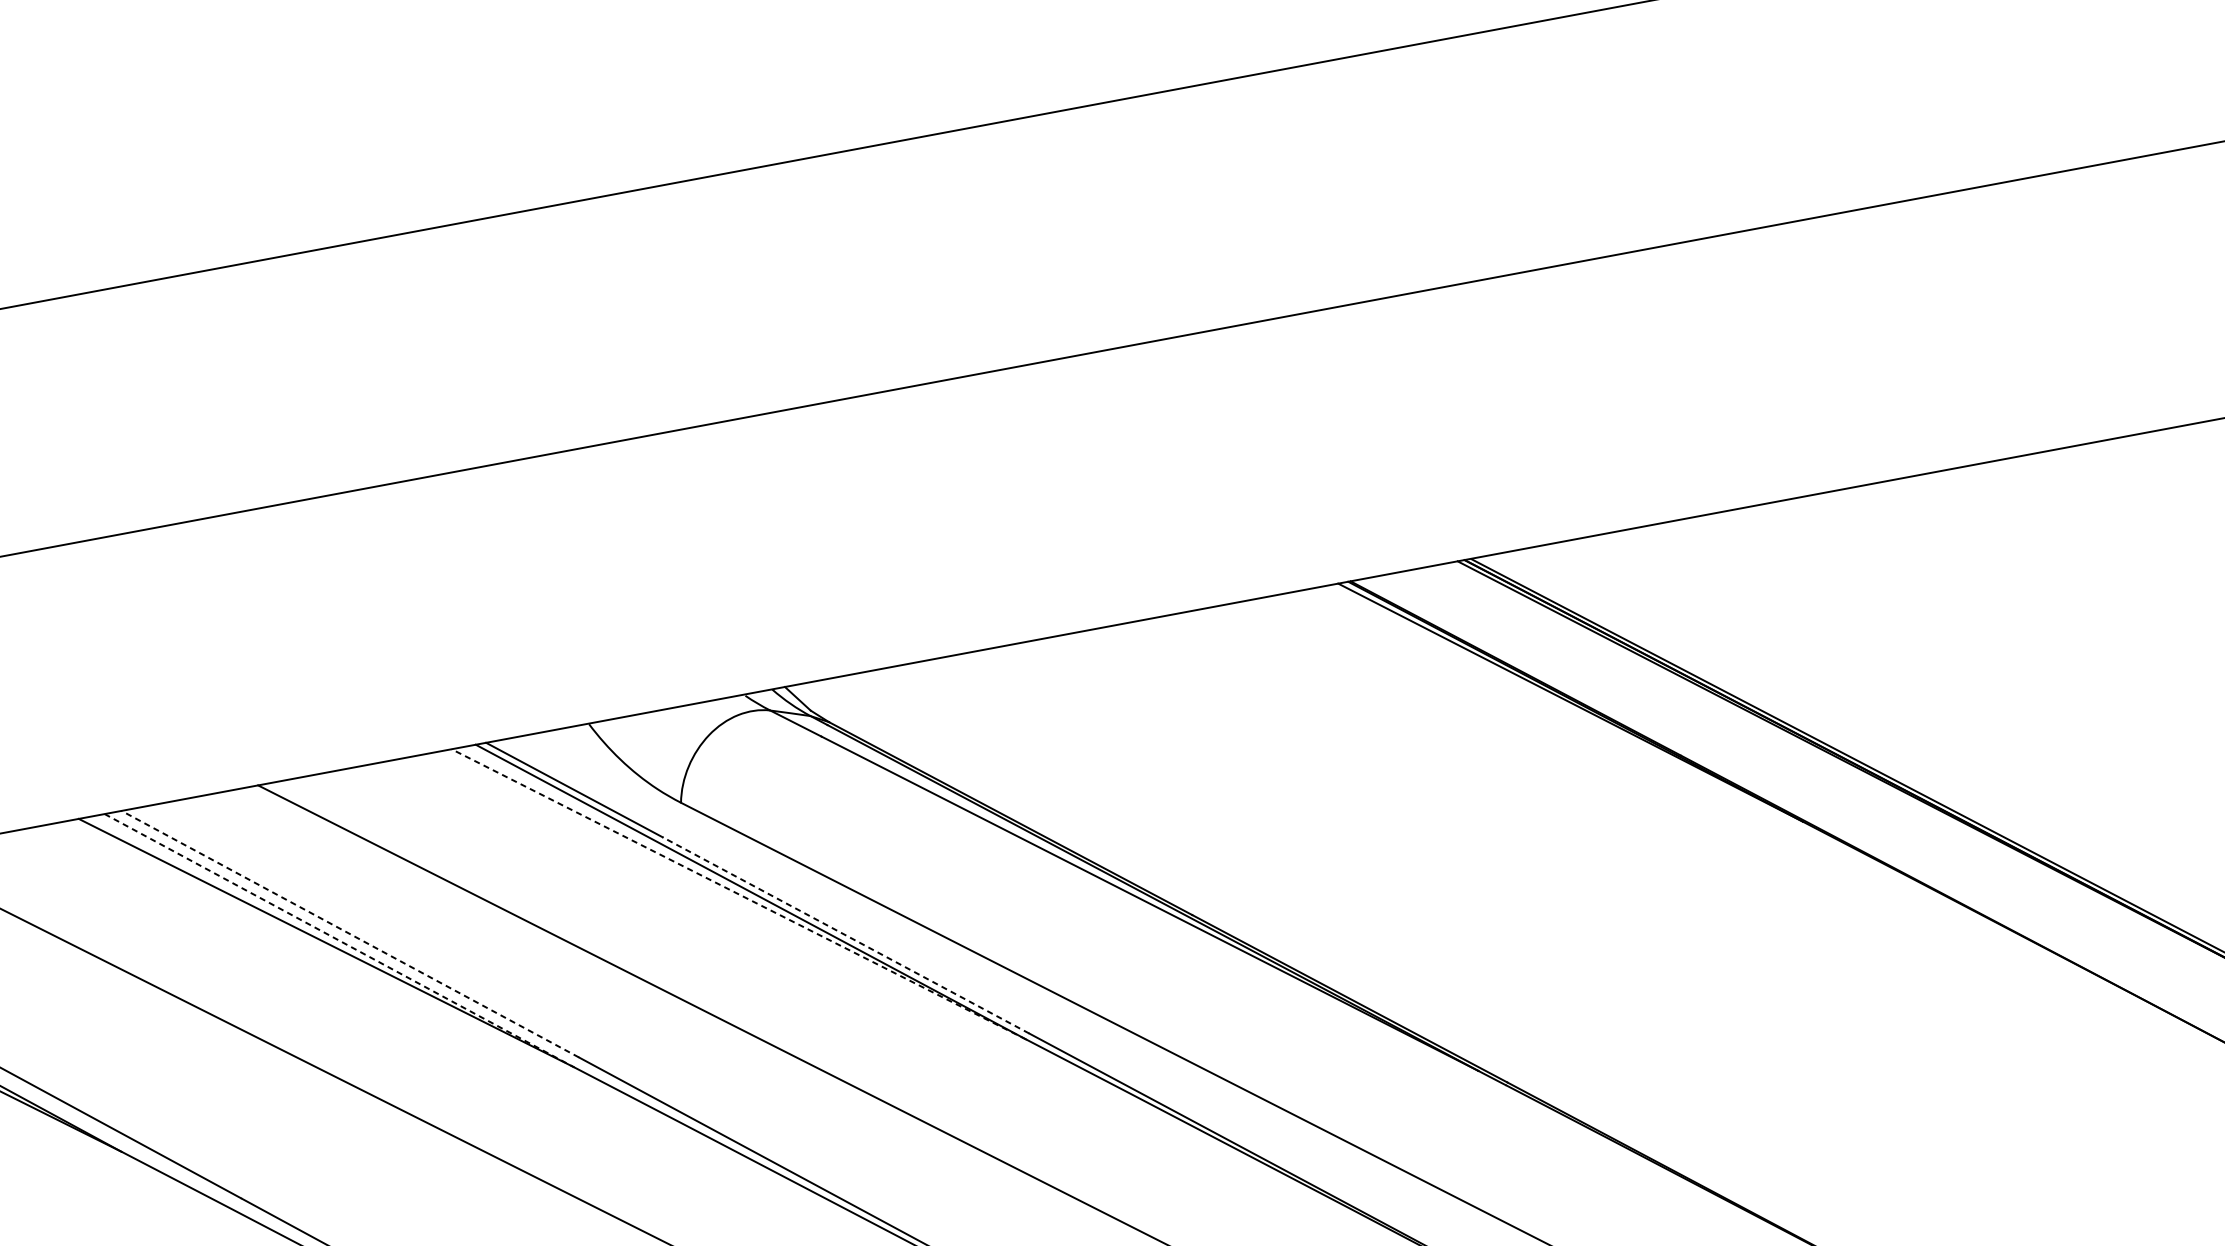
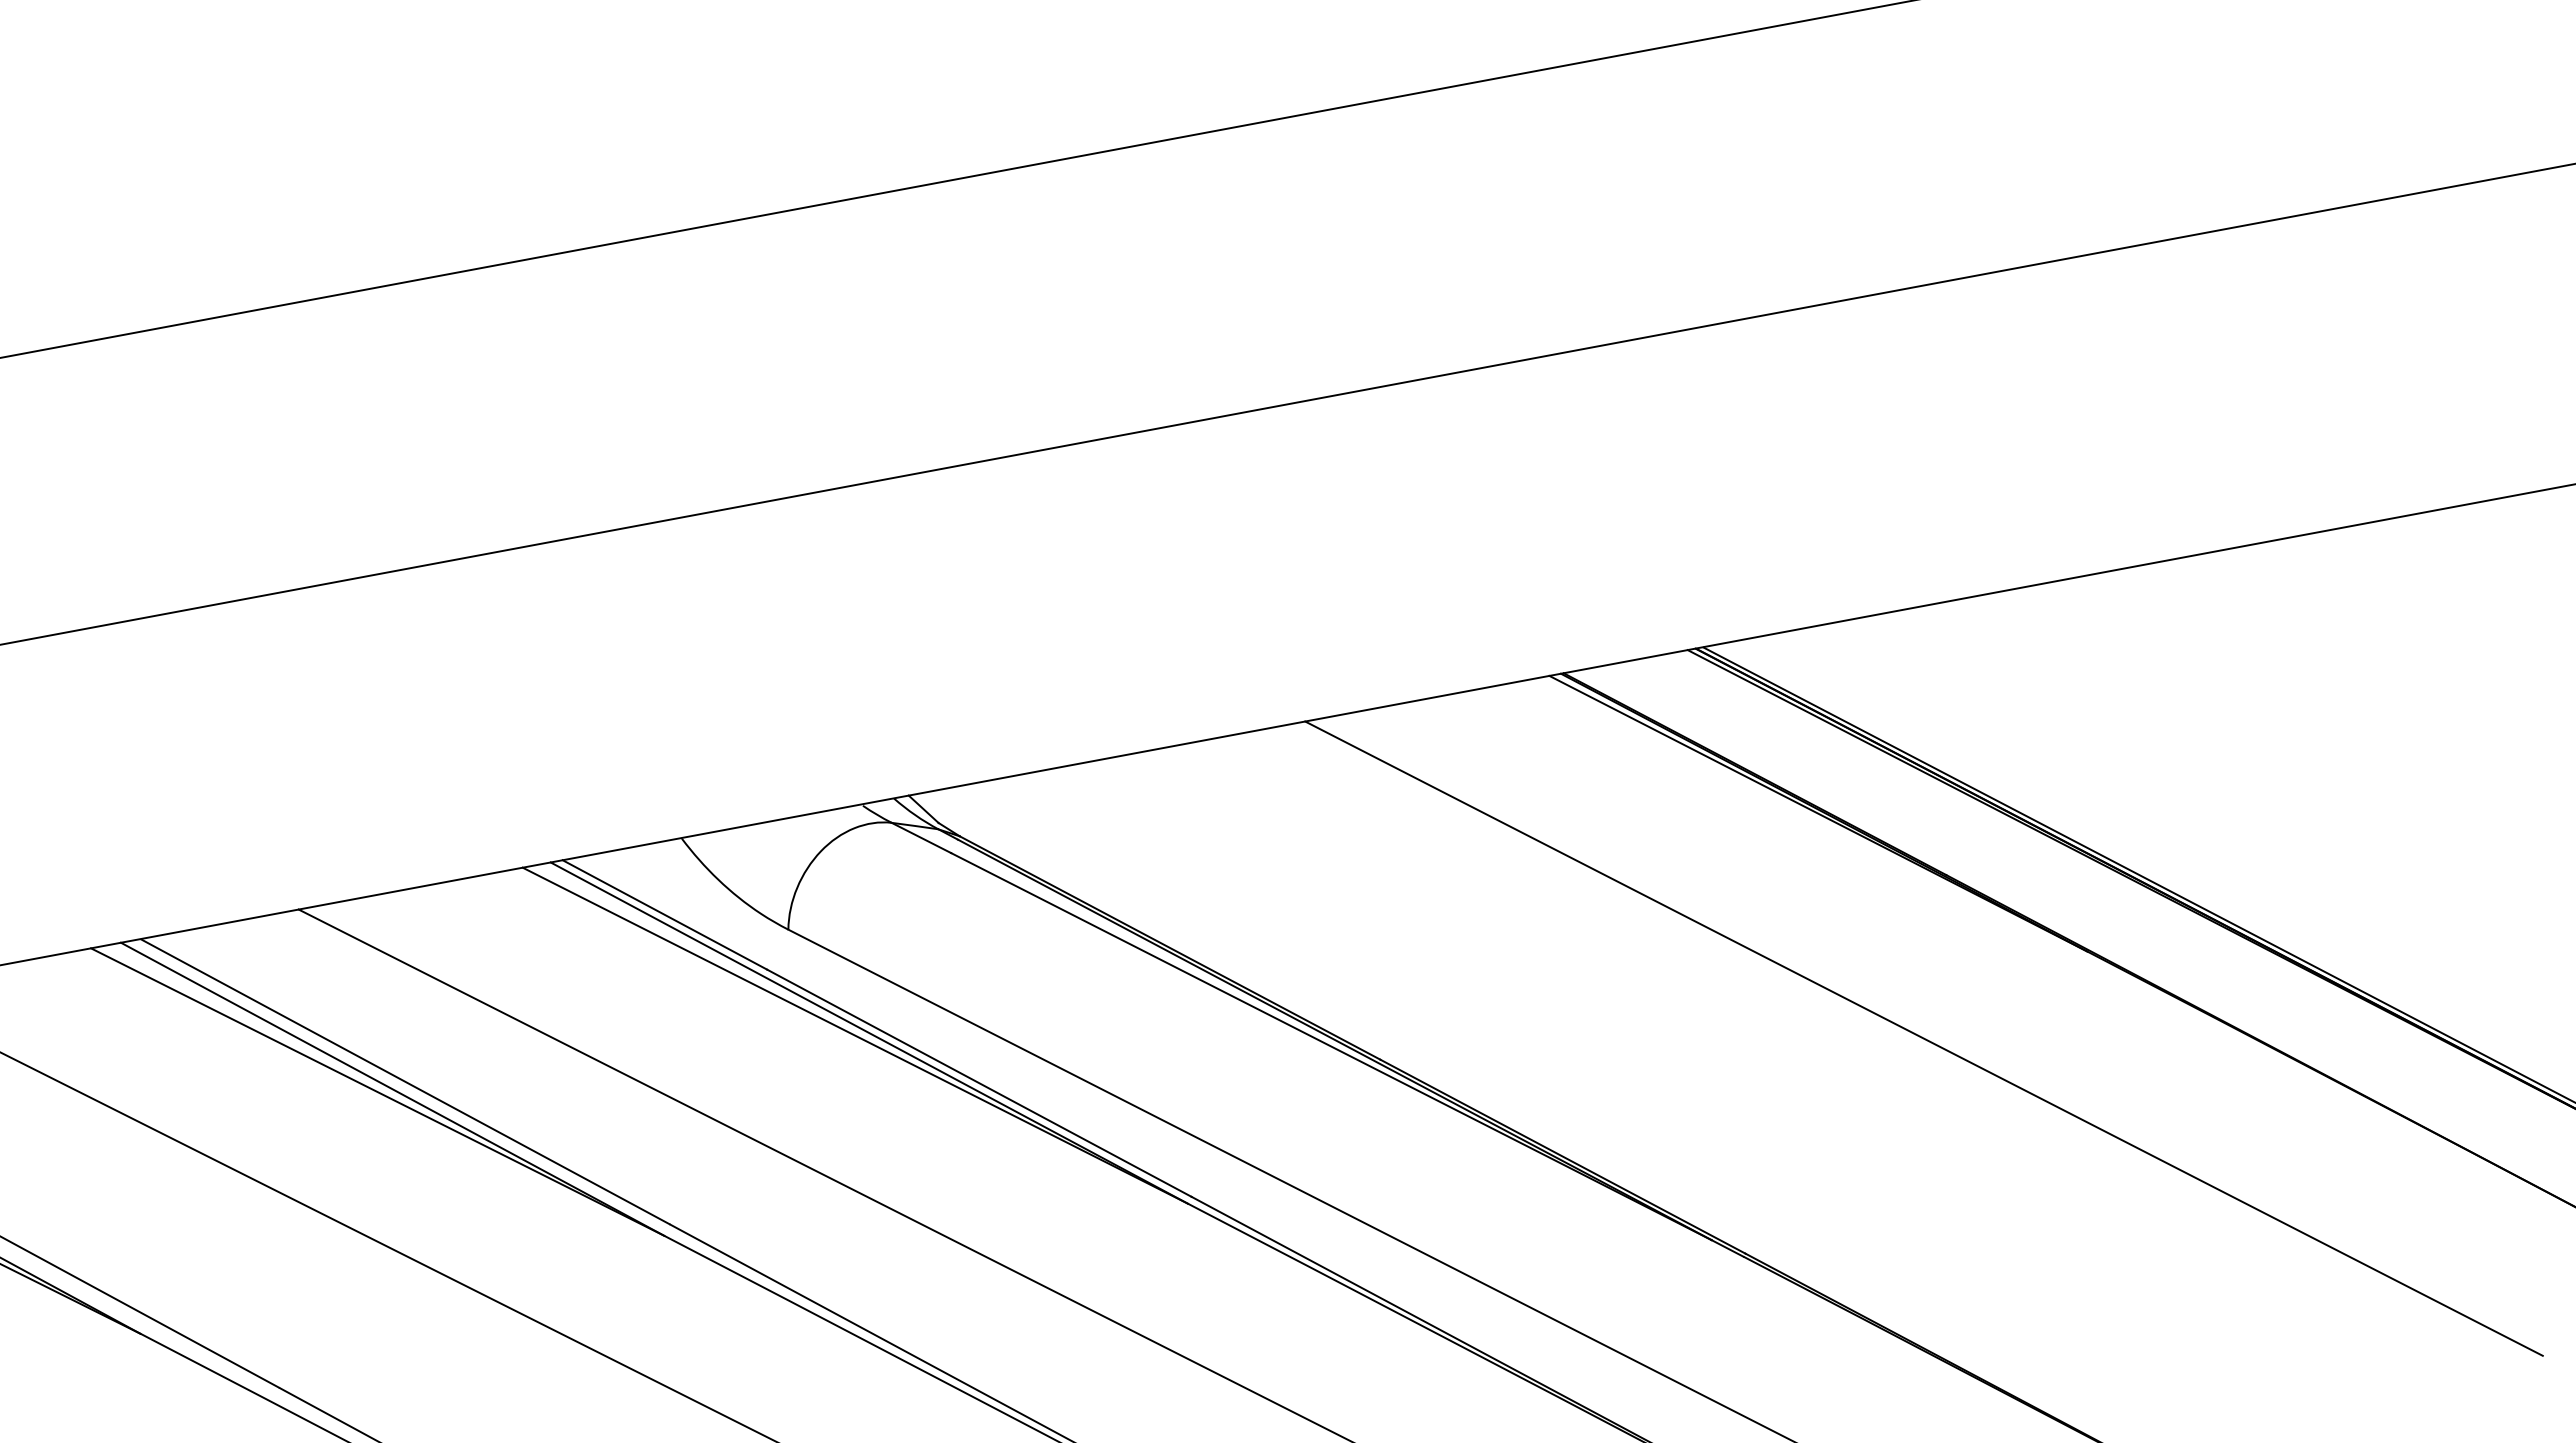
line: (738, 894) -> (855, 1035), dashed -> solid
line: (1661, 896) -> (1923, 1038), added
line: (349, 933) -> (404, 1081), dashed -> solid
line: (846, 935) -> (979, 1083), dashed -> solid
line: (339, 940) -> (392, 1089), dashed -> solid

